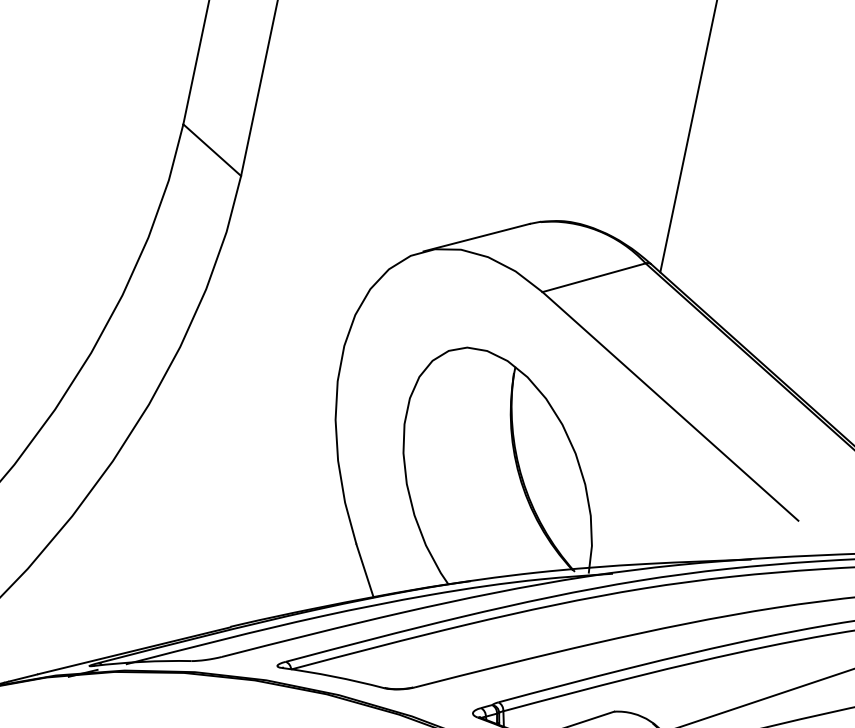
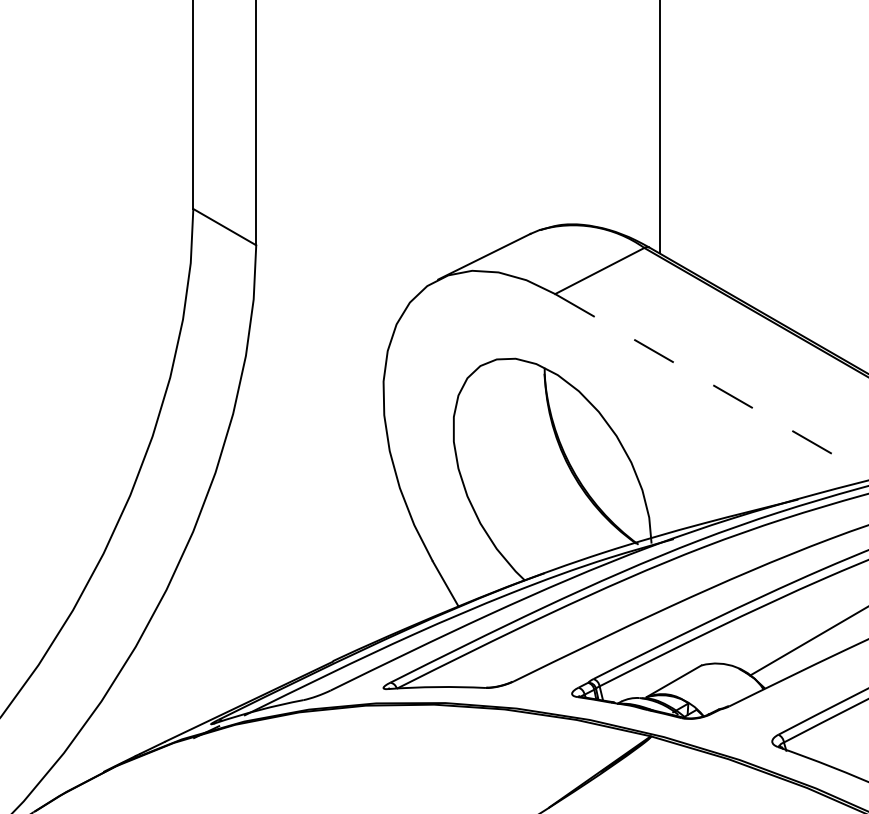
line: (670, 406) -> (694, 374), solid -> dashed

